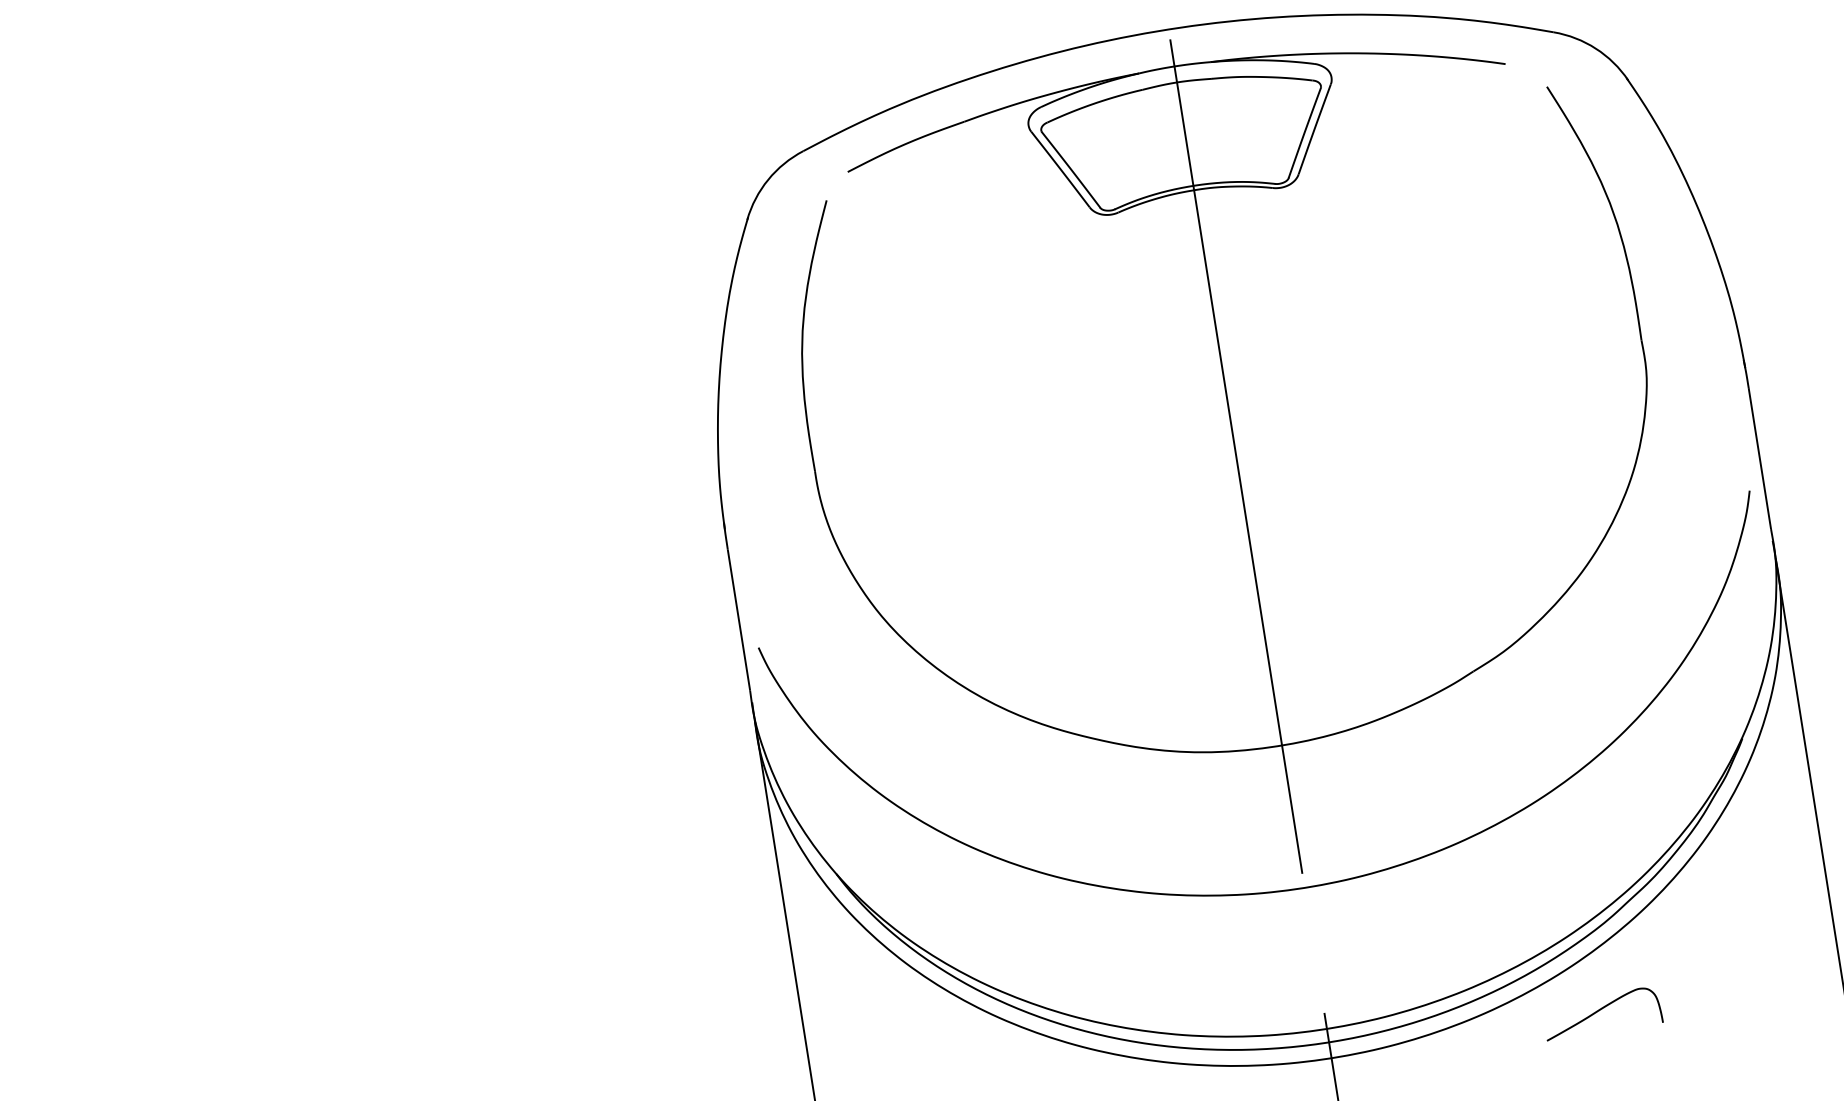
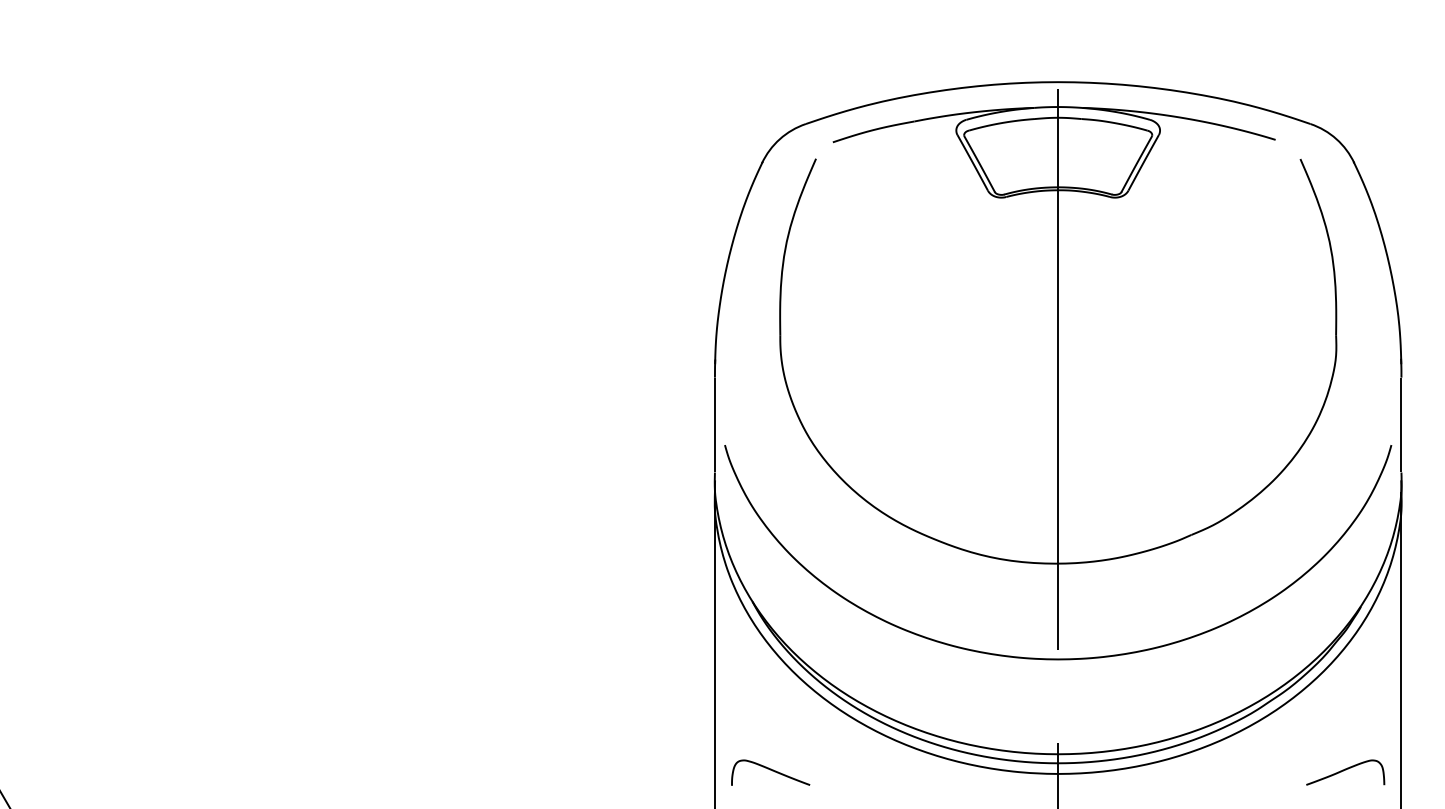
curve: (1601, 1010) -> (1345, 770), moved

